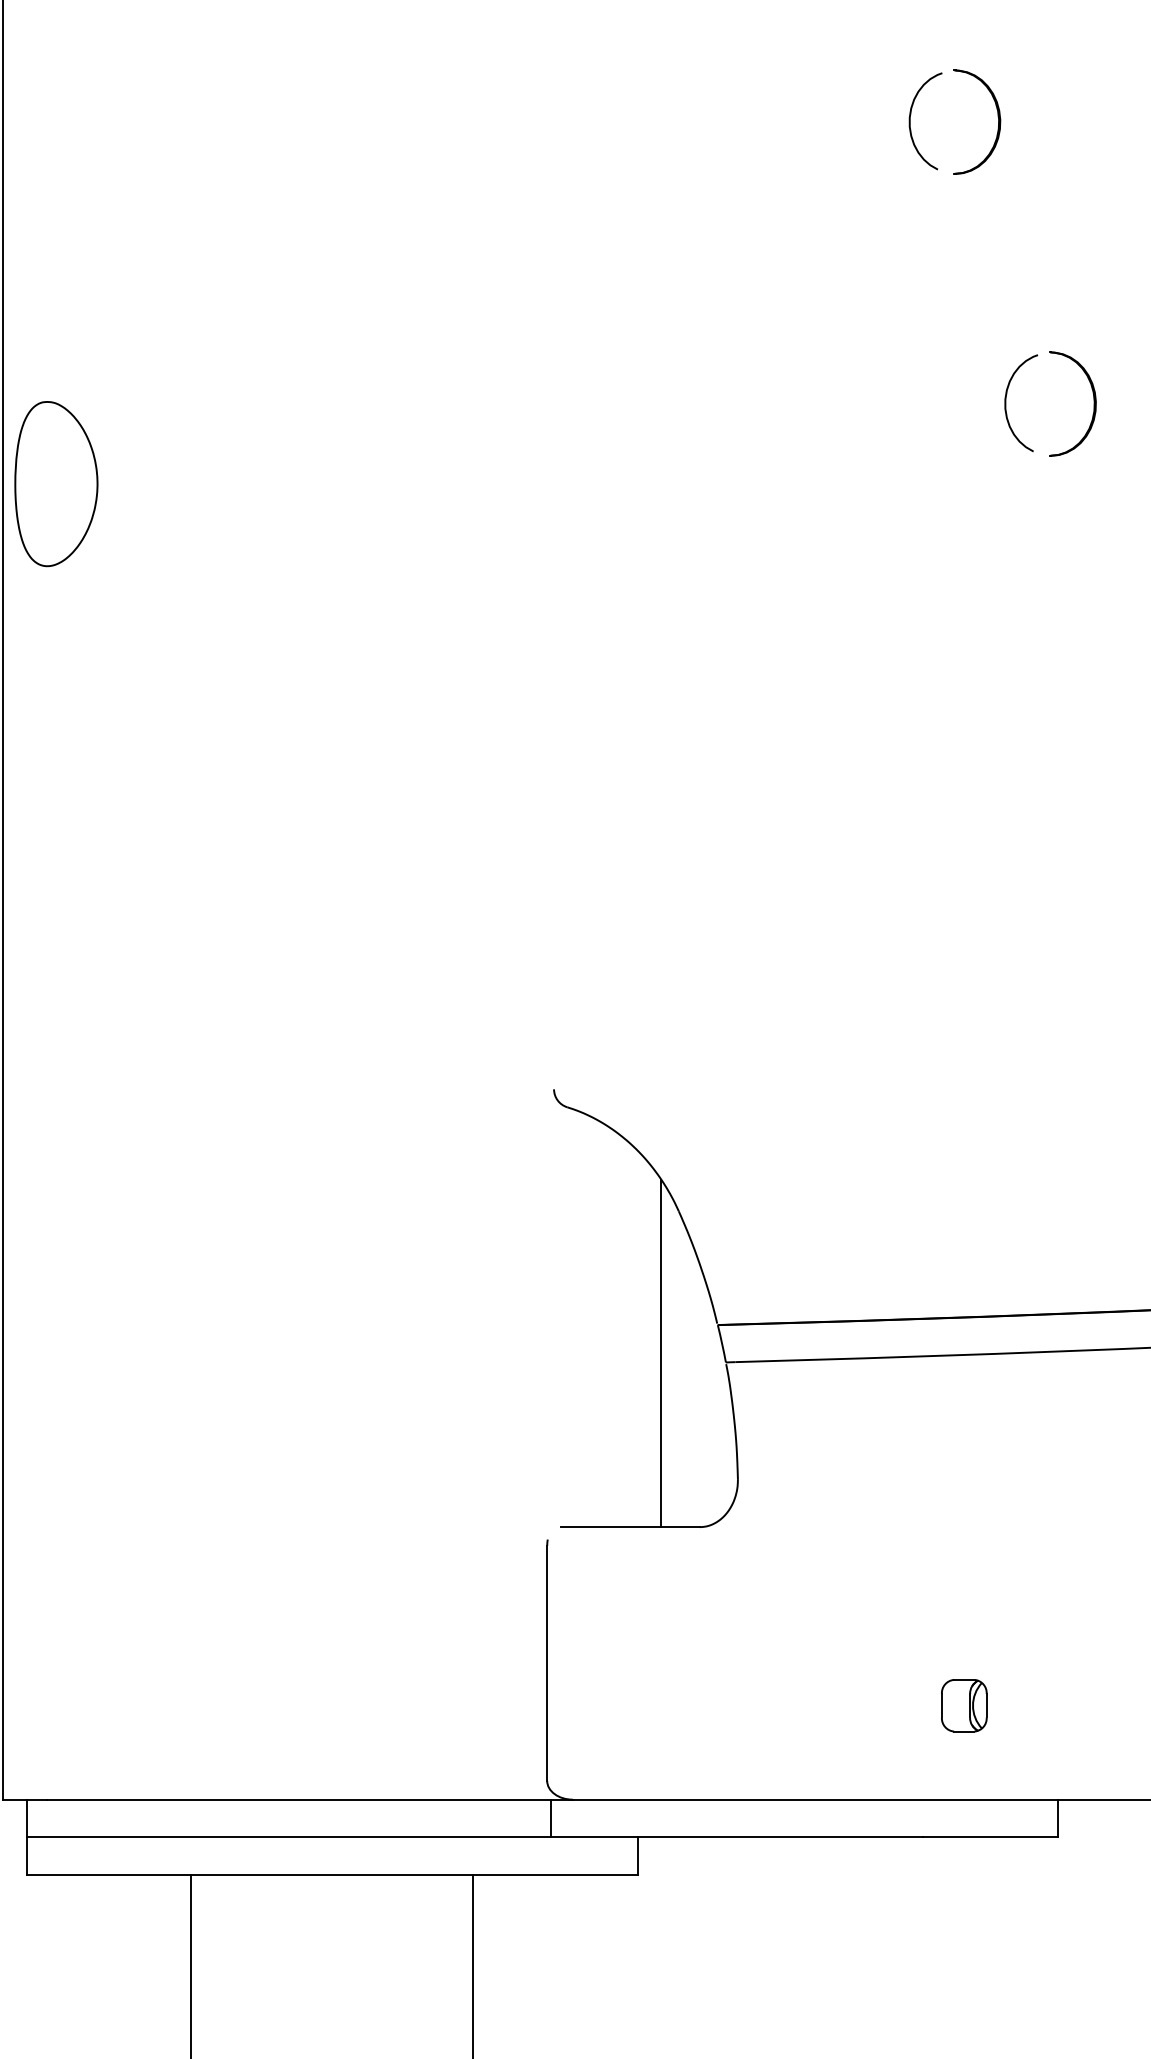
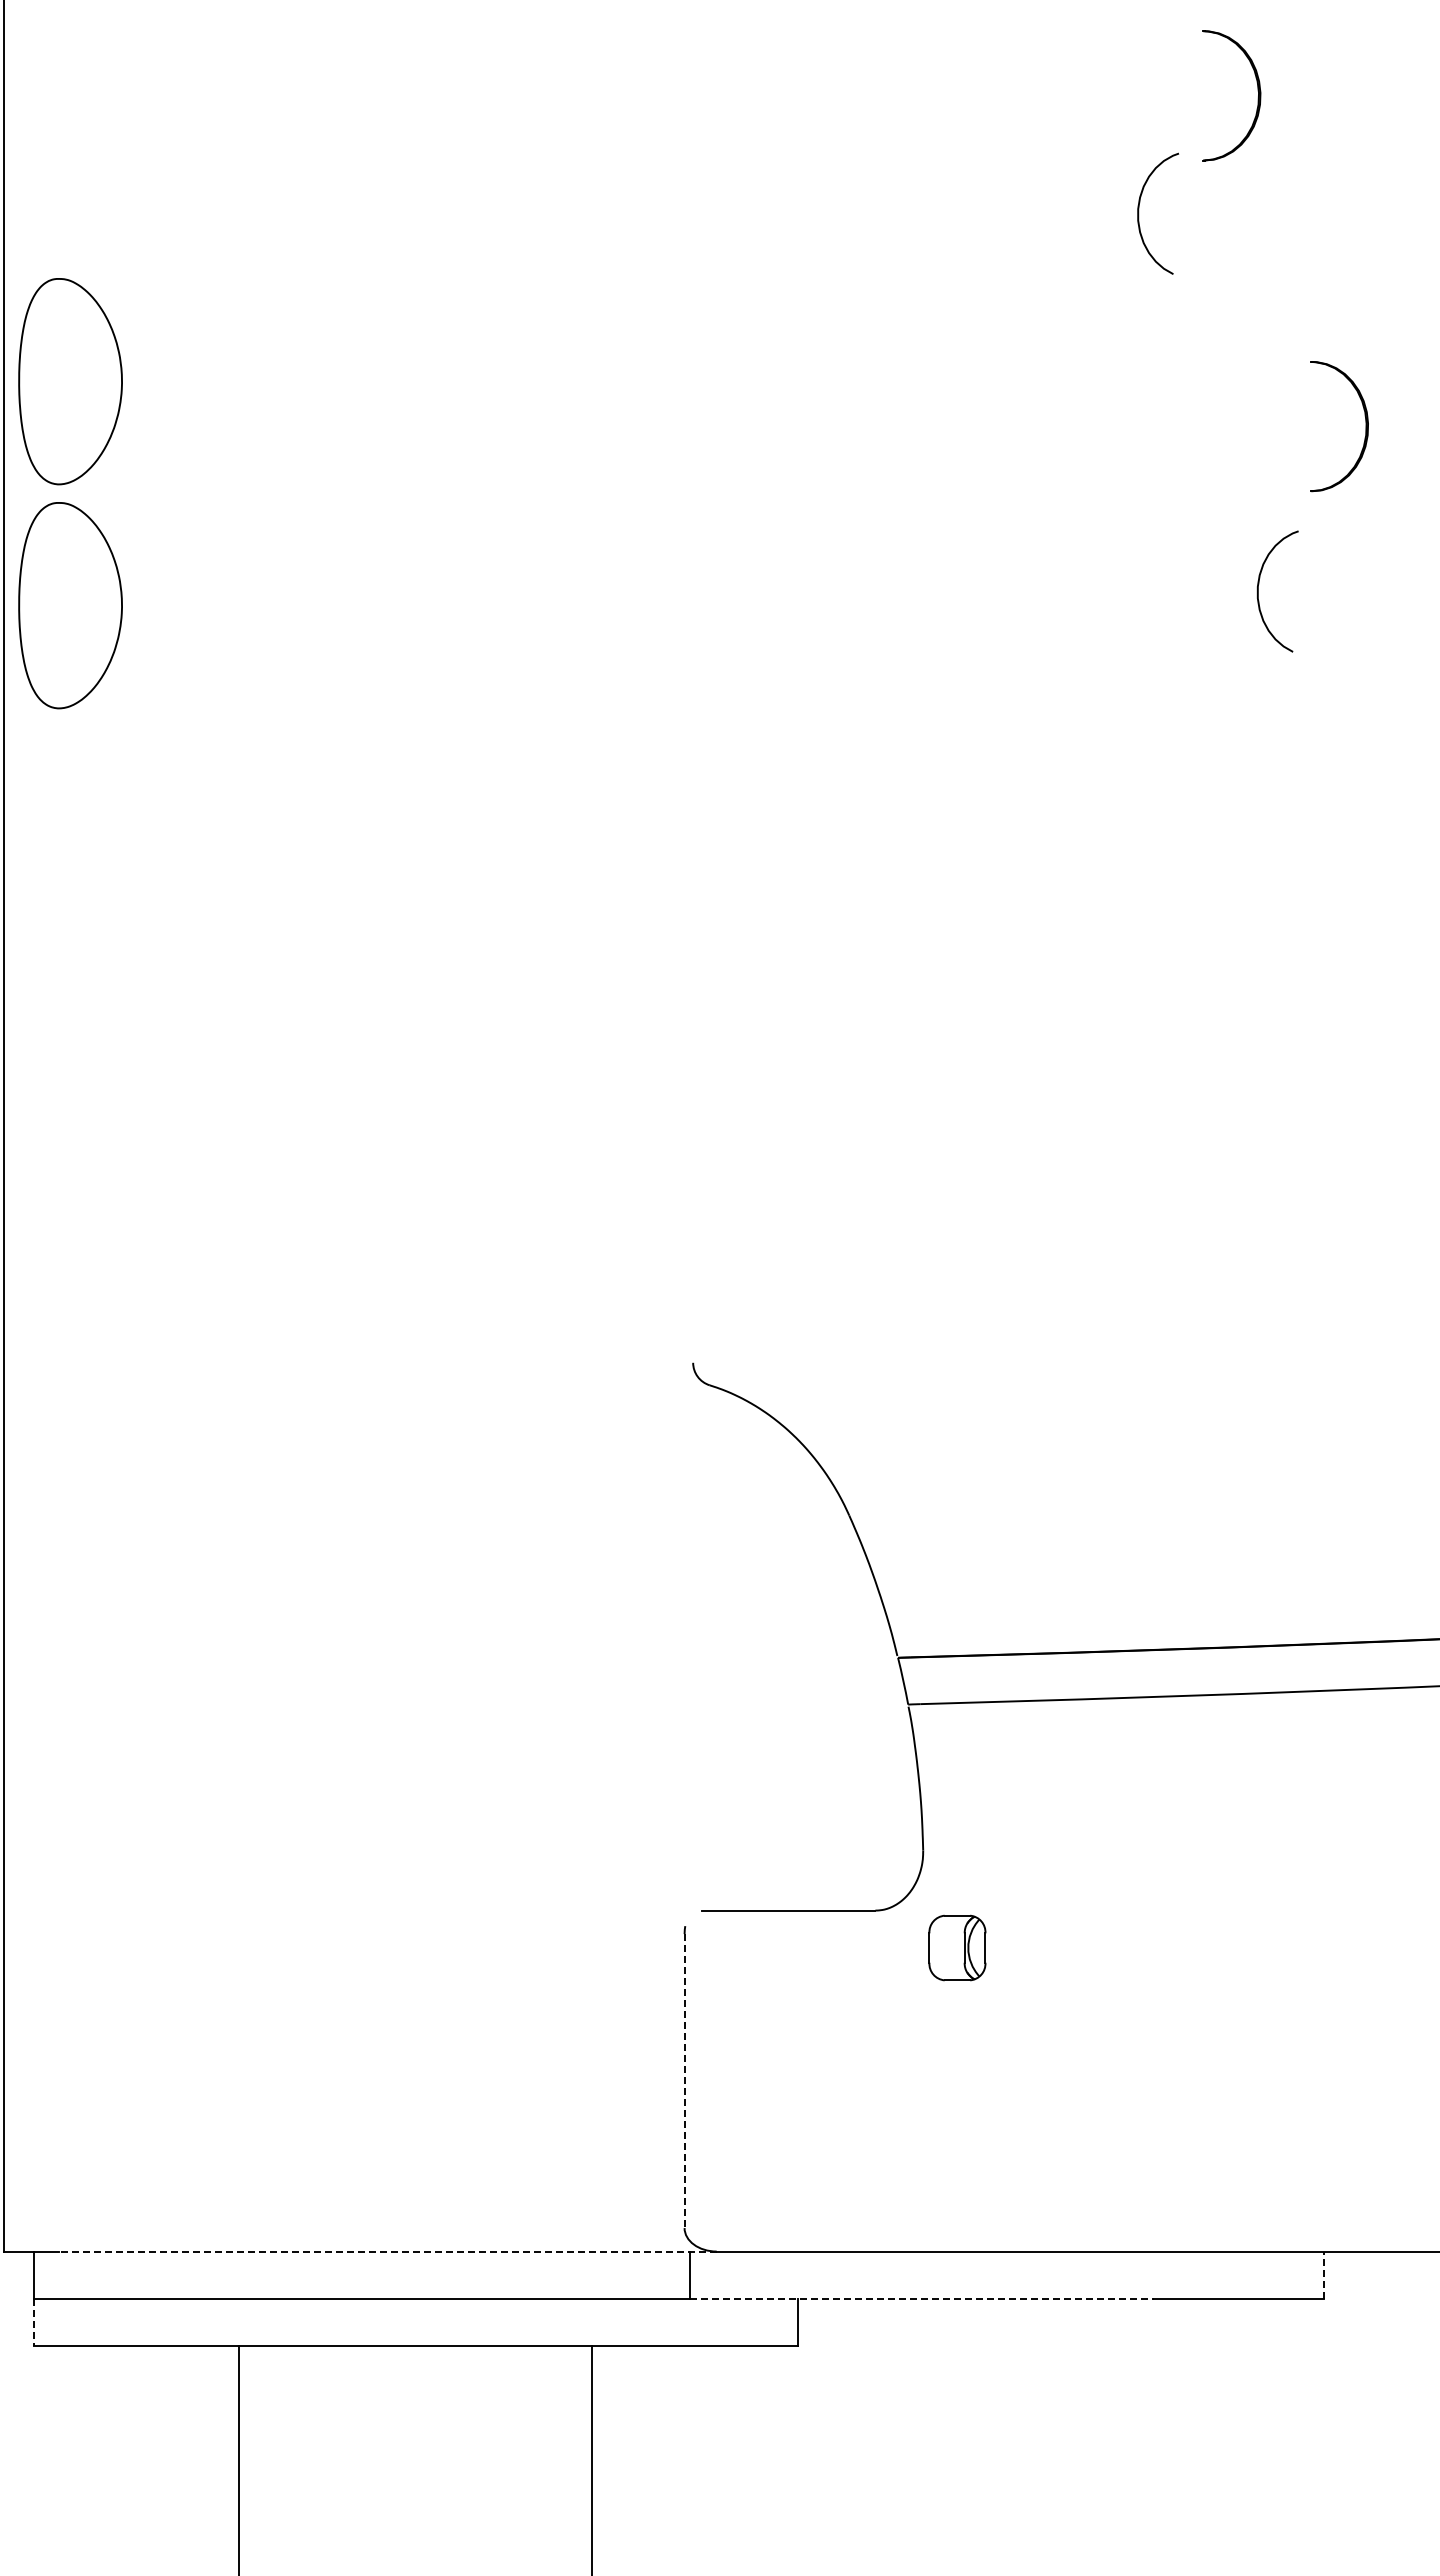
curve: (910, 121) -> (1139, 213), moved
part: (997, 124) -> (1257, 98), moved
part: (56, 304) -> (70, 381), added
curve: (1005, 403) -> (1258, 591), moved
part: (1093, 404) -> (1365, 426), moved
line: (661, 1352) -> (827, 1692), removed
line: (547, 1663) -> (684, 2081), solid -> dashed
part: (964, 1705) -> (957, 1947), moved
line: (309, 1799) -> (387, 2251), solid -> dashed
line: (1057, 1818) -> (1323, 2275), solid -> dashed
line: (737, 1837) -> (922, 2298), solid -> dashed
line: (26, 1856) -> (33, 2322), solid -> dashed

